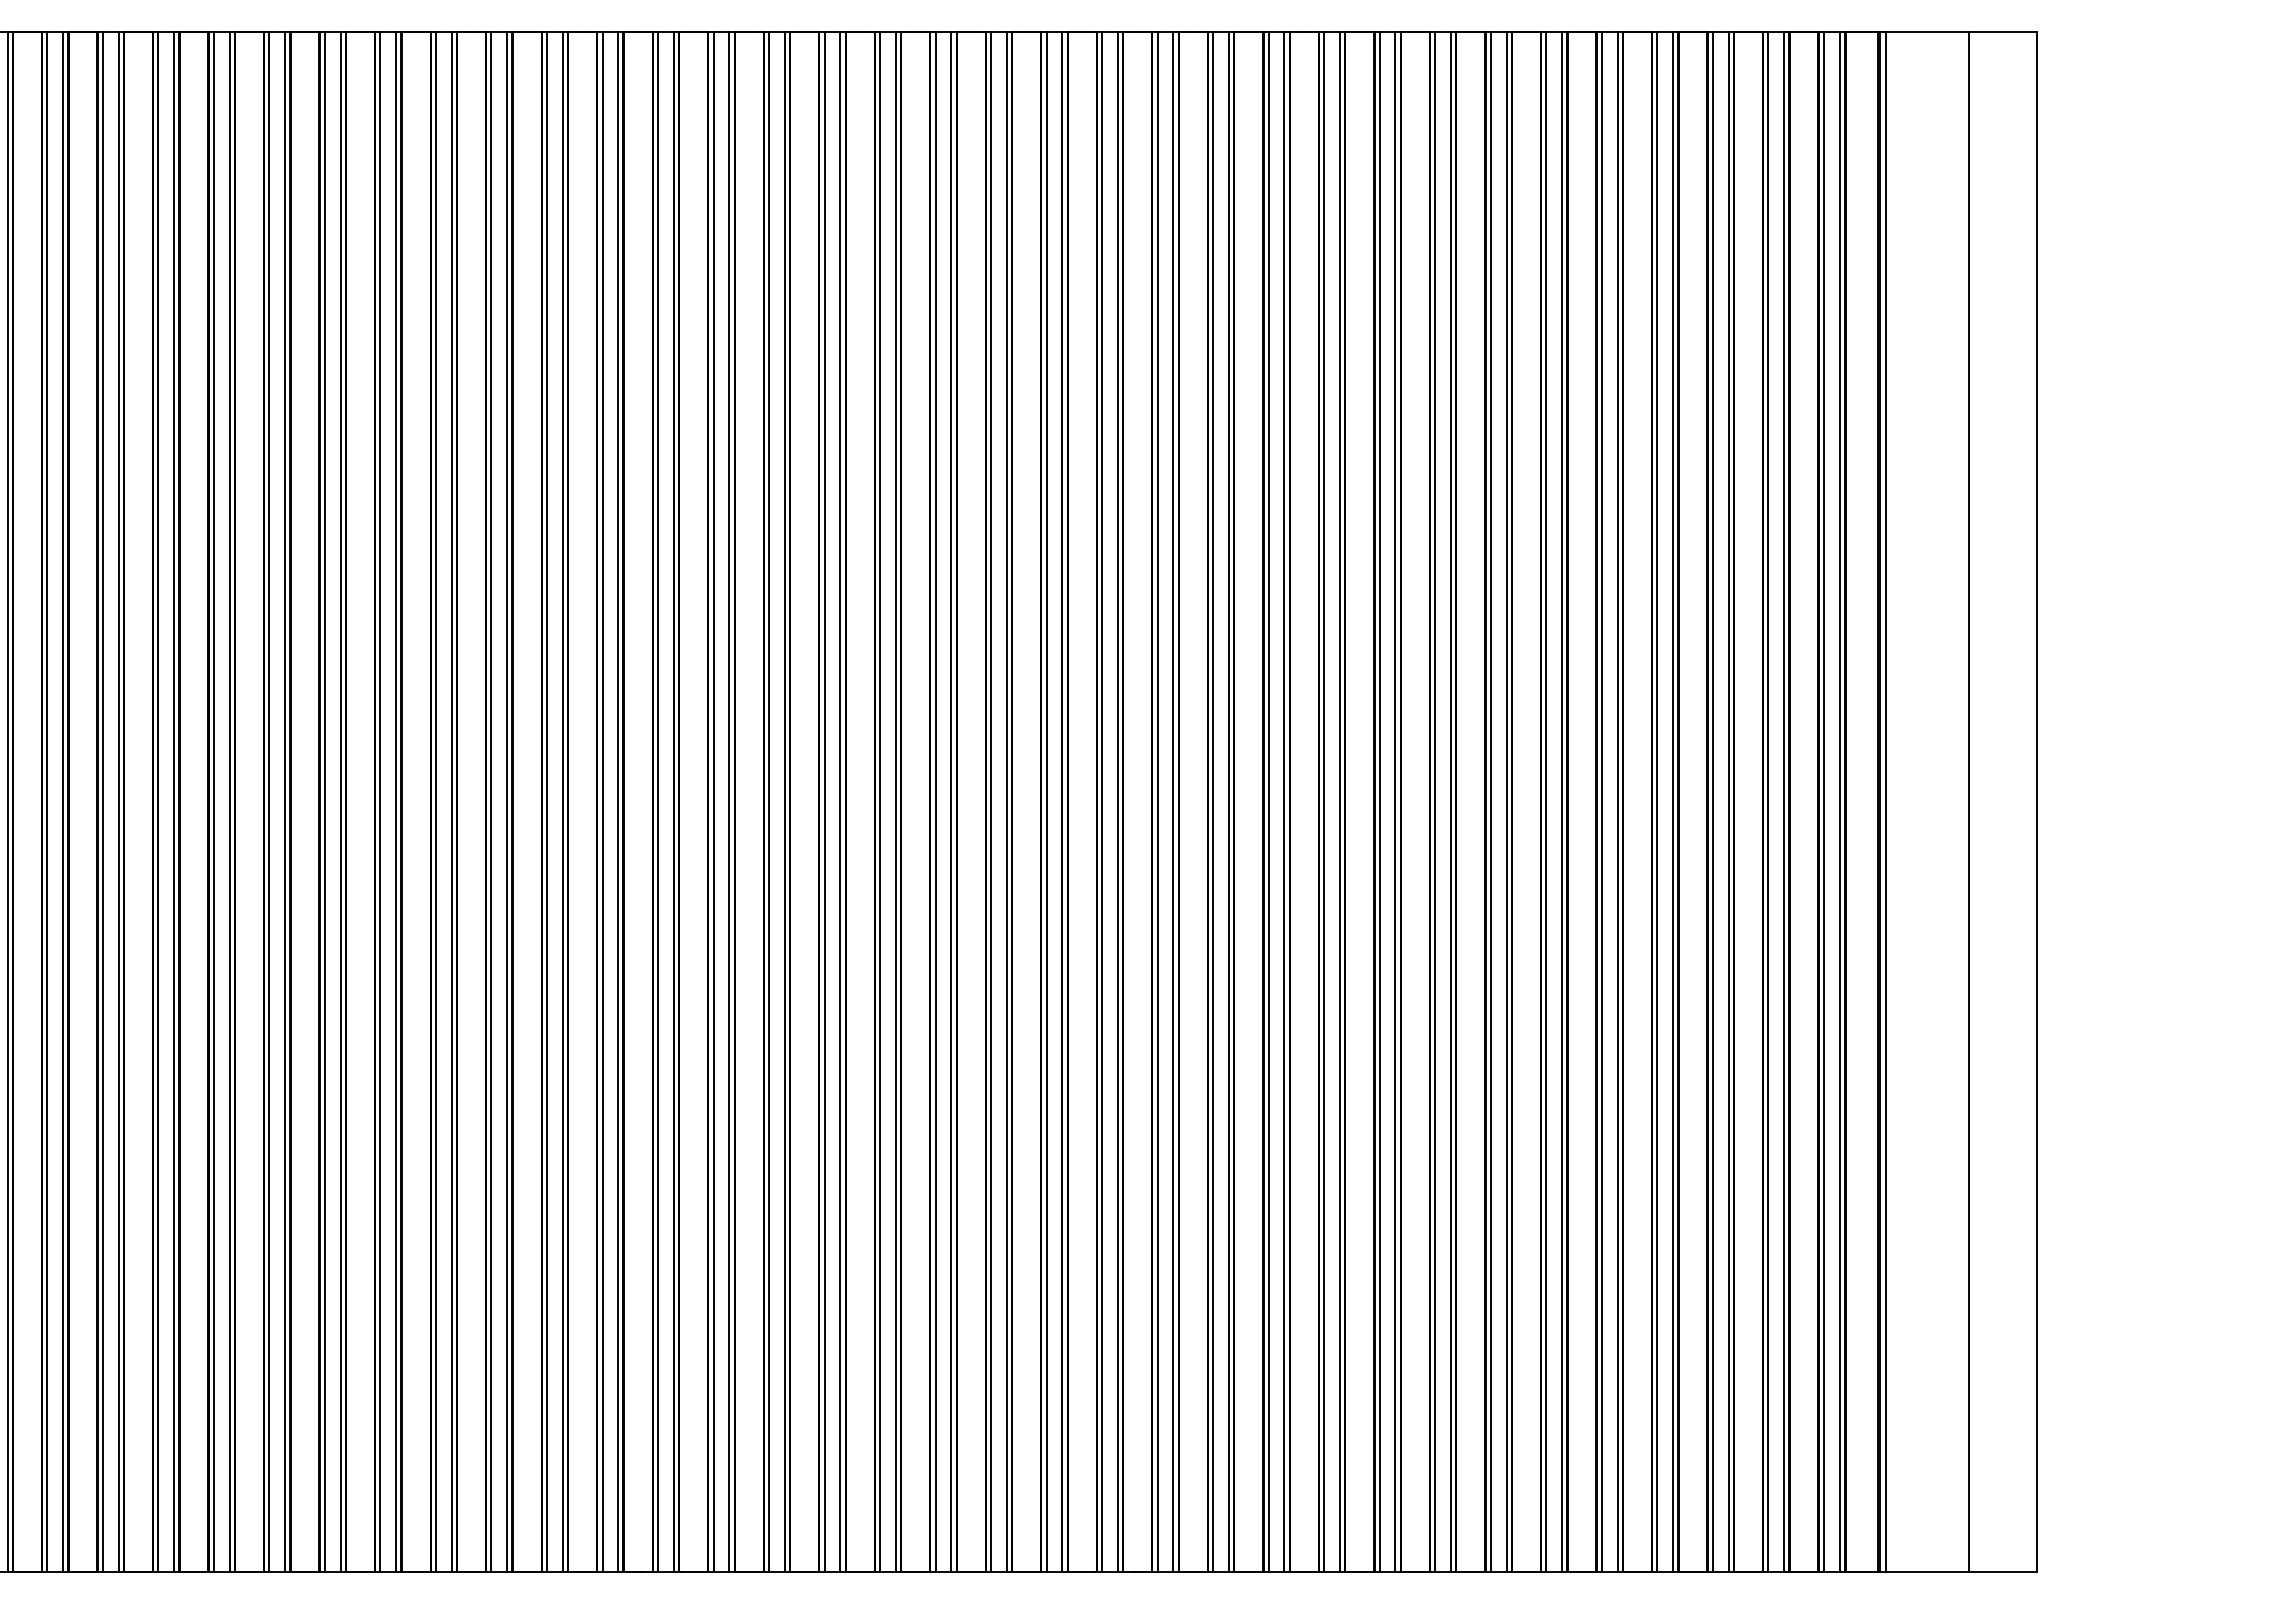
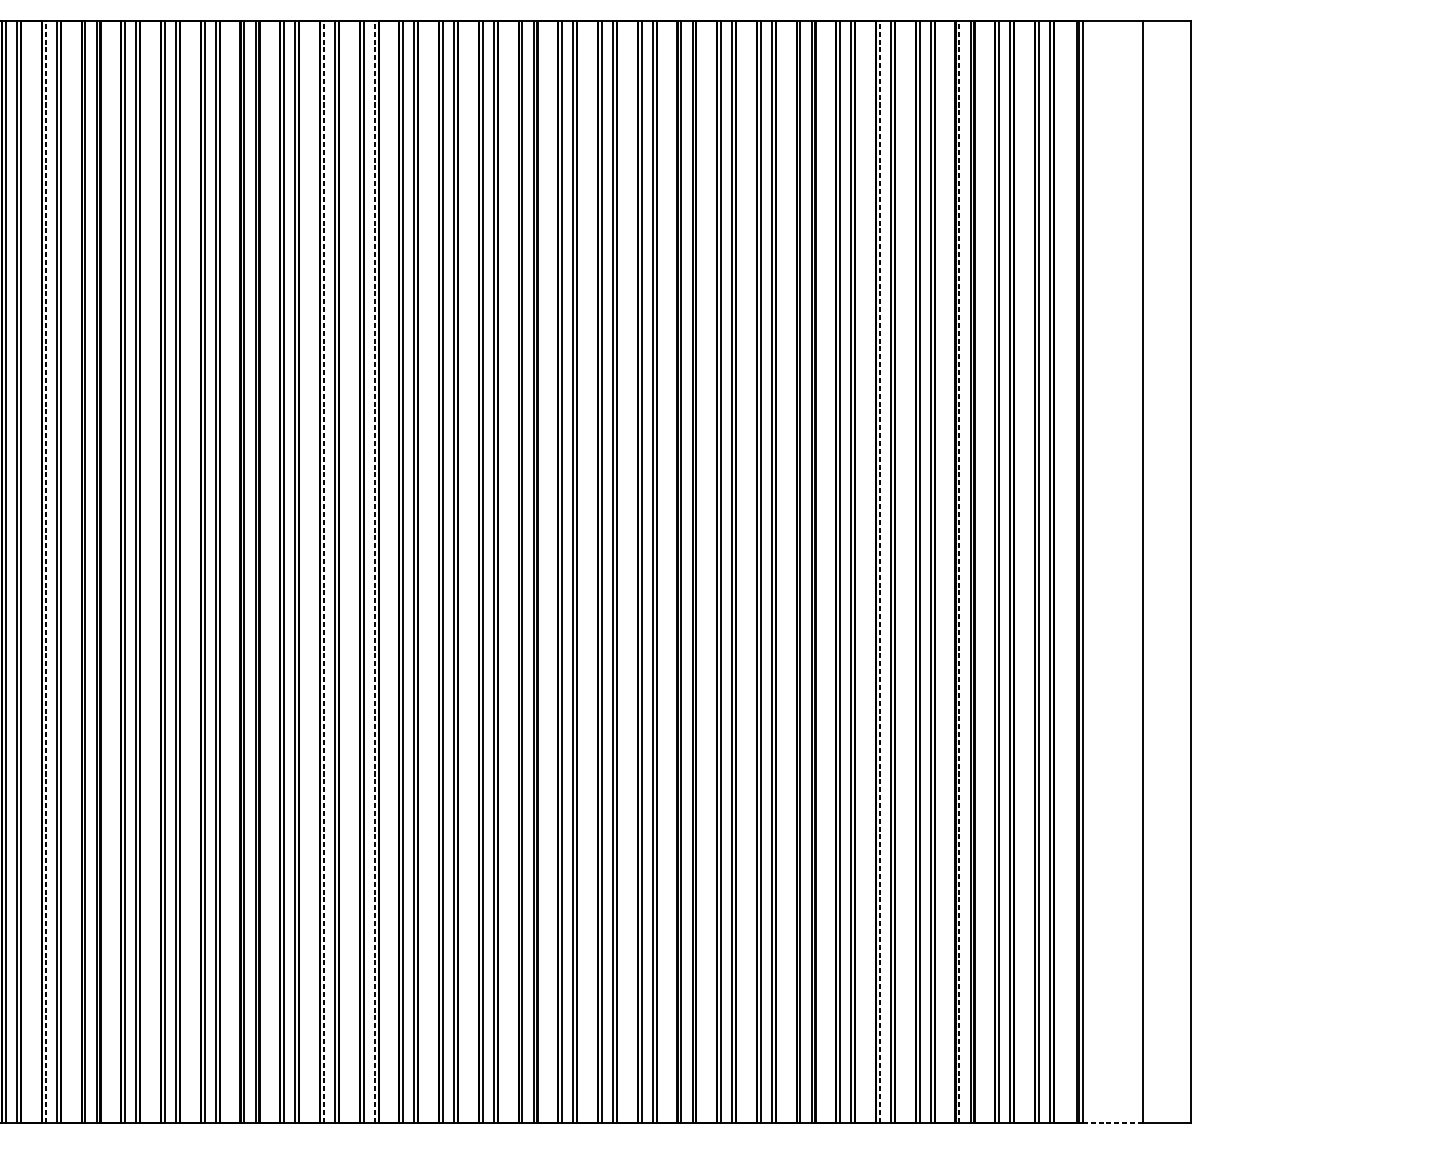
line: (435, 802) -> (45, 572), solid -> dashed
line: (824, 802) -> (323, 572), solid -> dashed
line: (895, 802) -> (374, 572), solid -> dashed
line: (1601, 802) -> (879, 572), solid -> dashed
line: (1712, 802) -> (959, 572), solid -> dashed
line: (1927, 1572) -> (1112, 1123), solid -> dashed

